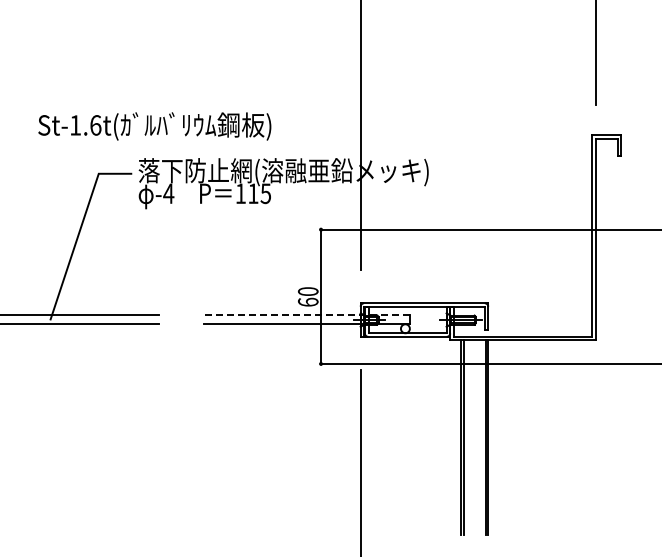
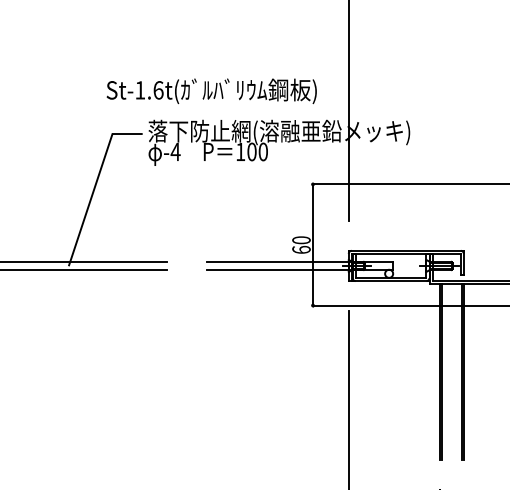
text: (154, 126) -> (211, 91), moved
text: (259, 193) -> (257, 151), 115 -> 100
line: (306, 315) -> (299, 261), dashed -> solid

